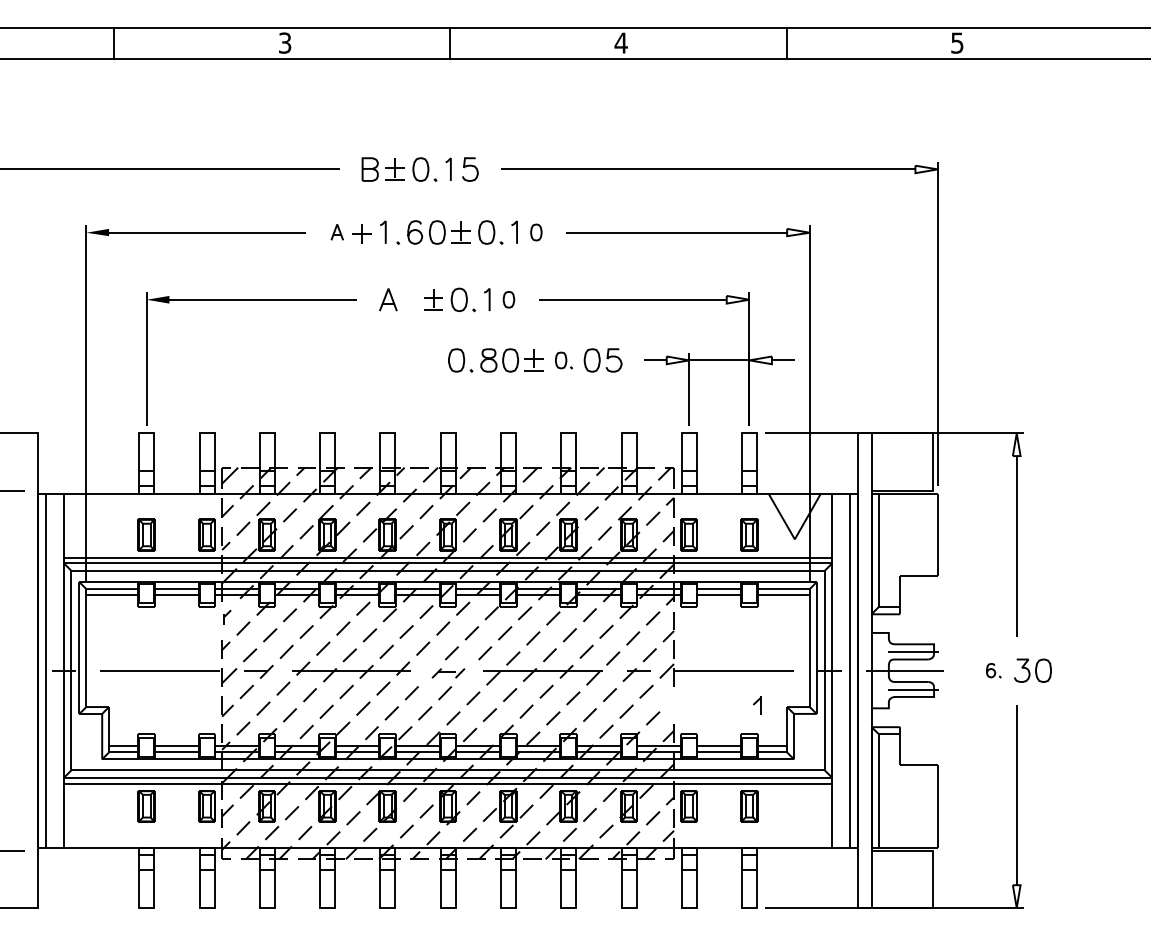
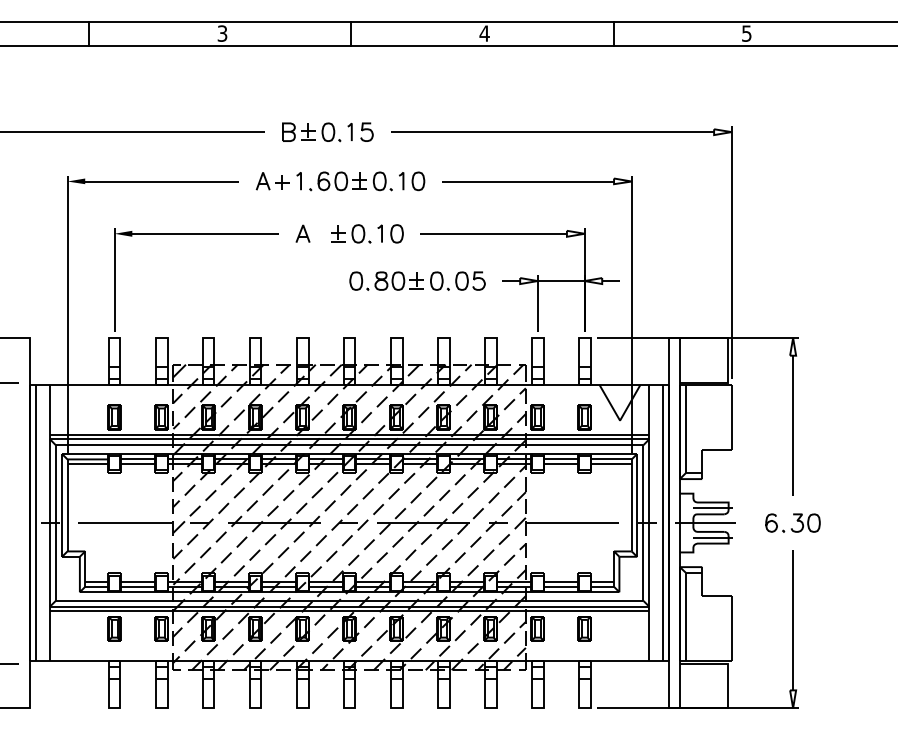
part: (337, 231) -> (263, 180), size x1.43
part: (536, 232) -> (418, 181), size x1.43
part: (508, 299) -> (396, 233), size x1.43
part: (563, 360) -> (439, 281), size x1.43
part: (227, 617) -> (177, 481), size x1.67
part: (993, 670) -> (774, 522), size x1.67
part: (448, 673) -> (349, 525), size x1.43
part: (757, 705) -> (523, 550), moved

